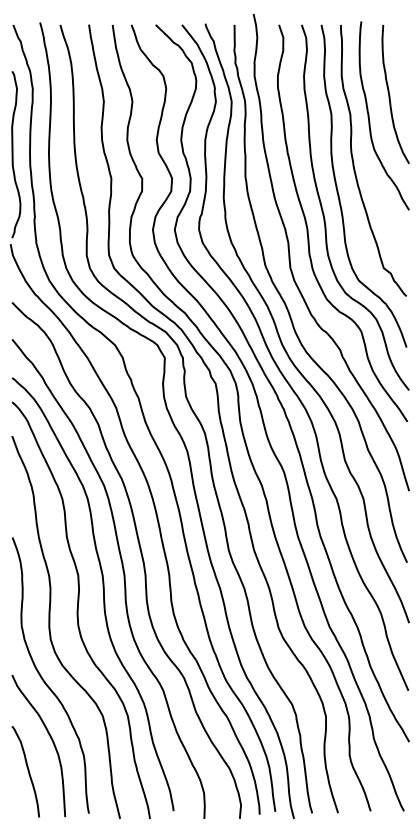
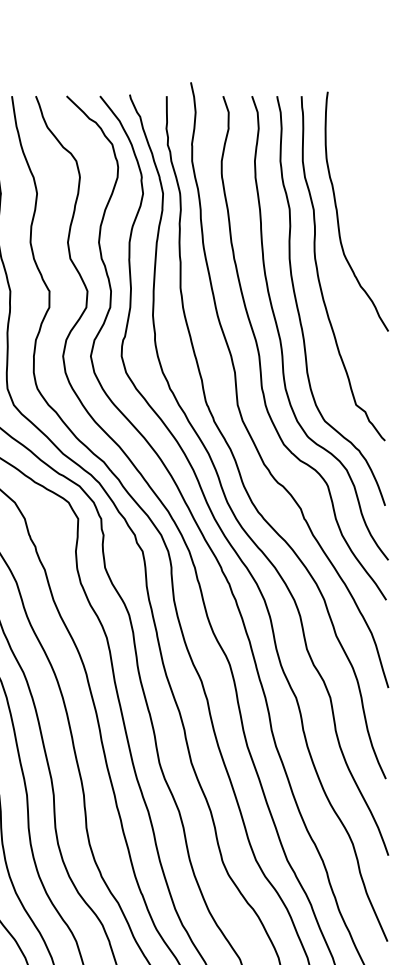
curve: (390, 95) -> (364, 185), removed

